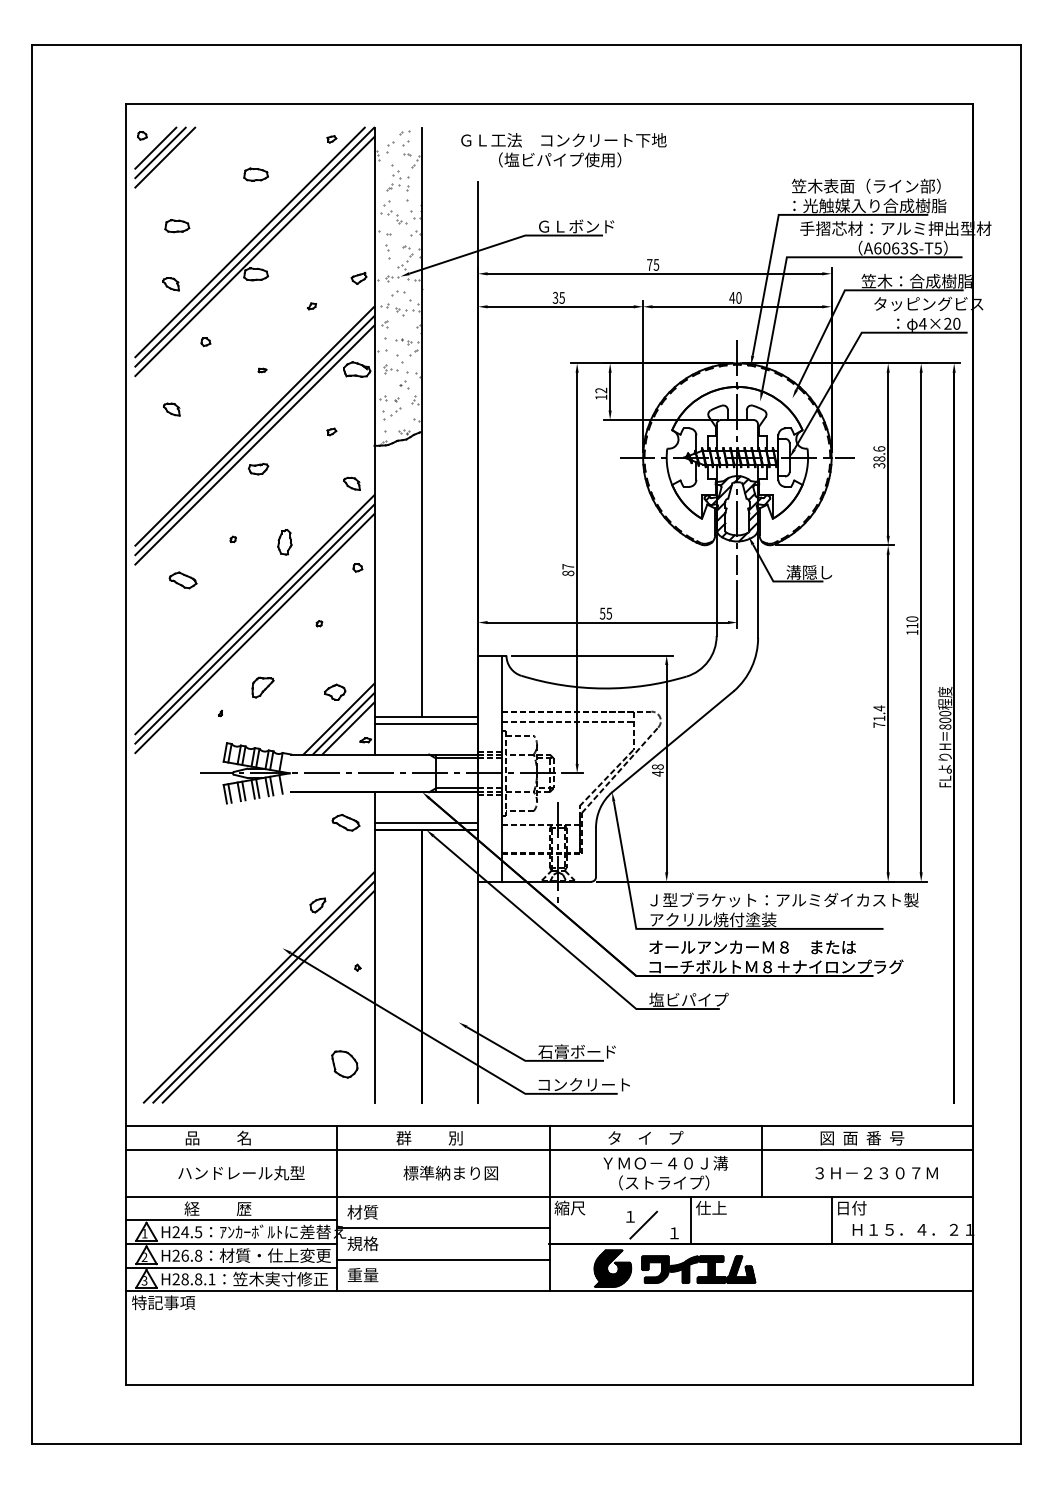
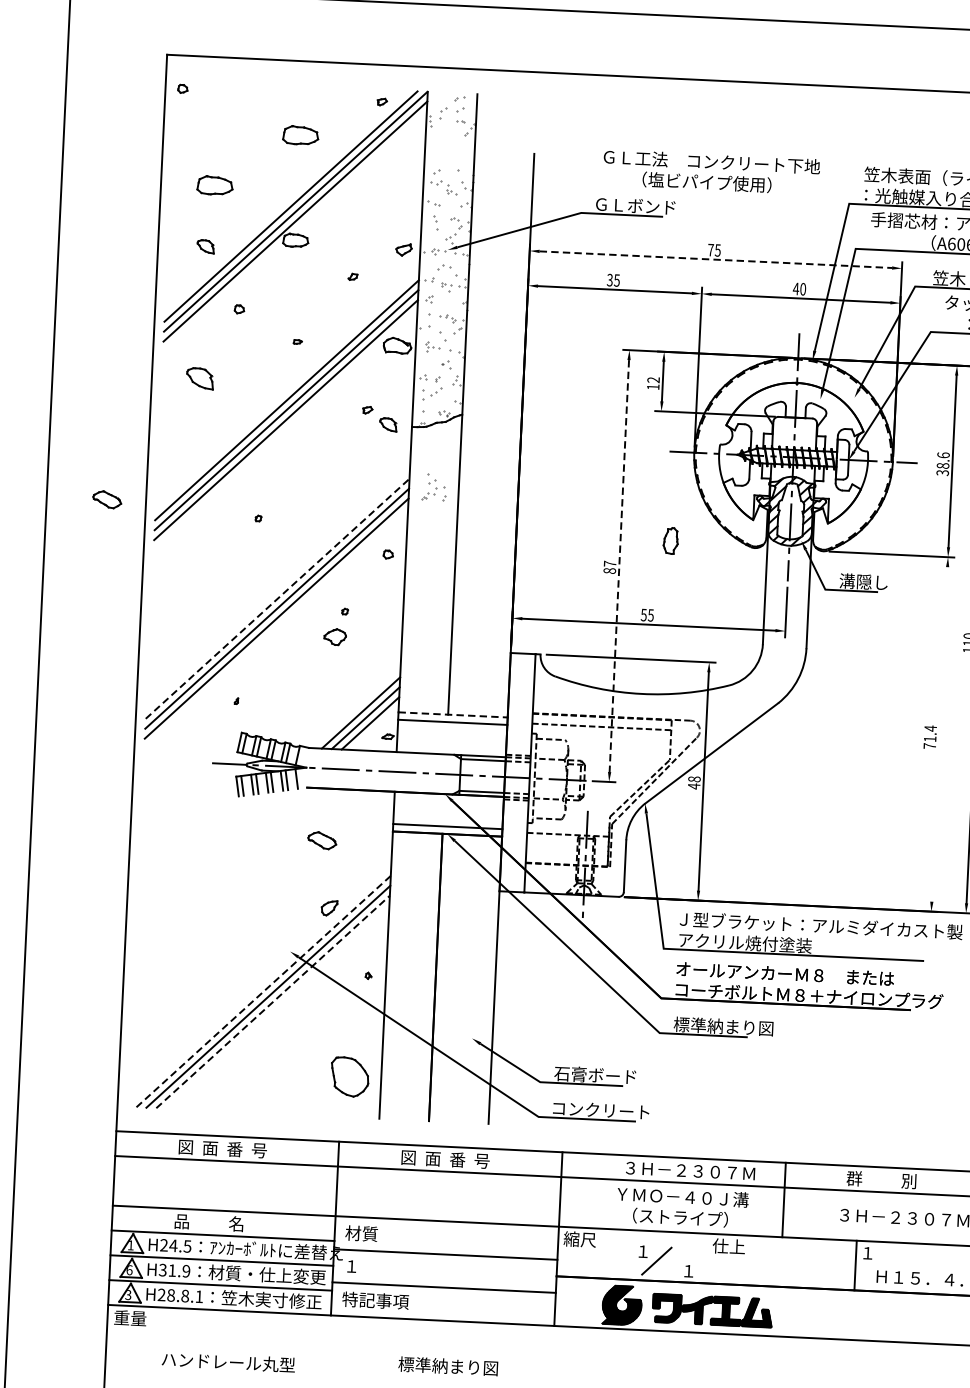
text: (563, 150) -> (711, 172), moved
part: (165, 157) -> (206, 112), removed
part: (255, 174) -> (300, 135), size x1.4
part: (397, 177) -> (433, 486), moved
part: (177, 226) -> (215, 186), size x1.4
line: (655, 273) -> (716, 259), solid -> dashed
part: (171, 409) -> (199, 378), size x1.6
part: (258, 469) -> (288, 446), removed
part: (351, 483) -> (387, 424), moved
part: (284, 542) -> (670, 541), moved
line: (577, 568) -> (619, 566), solid -> dashed
part: (182, 580) -> (106, 499), moved
line: (255, 614) -> (278, 598), solid -> dashed
part: (262, 687) -> (282, 675), removed
part: (335, 691) -> (335, 636), moved
line: (888, 713) -> (940, 734), removed
line: (426, 716) -> (453, 714), solid -> dashed
part: (345, 822) -> (321, 840), moved
line: (259, 987) -> (263, 991), solid -> dashed
line: (268, 996) -> (272, 1001), solid -> dashed
text: (696, 999) -> (723, 1026), 塩ビパイプ -> 標準納まり図
part: (344, 1064) -> (349, 1077), size x1.4
text: (227, 1137) -> (222, 1148), 品          名 -> 図  面  番  号
text: (438, 1137) -> (445, 1158), 群          別 -> 図  面  番  号
text: (670, 1137) -> (689, 1170), タ    イ    プ -> ３Ｈ－２３０７Ｍ
text: (862, 1137) -> (891, 1179), 図  面  番  号 -> 群          別
text: (241, 1172) -> (228, 1361), moved
text: (450, 1172) -> (447, 1365), moved
text: (217, 1208) -> (208, 1222), 経          歴 -> 品          名
text: (852, 1208) -> (877, 1253), 日付 -> １
line: (690, 1220) -> (706, 1258), removed
text: (362, 1243) -> (359, 1266), 規格 -> １
text: (187, 1255) -> (174, 1270), H26.8 -> H31.9
text: (144, 1257) -> (129, 1270), 2 -> 6
text: (378, 1274) -> (375, 1299), 重量 -> 特記事項
text: (163, 1302) -> (147, 1318), 特記事項 -> 重量

